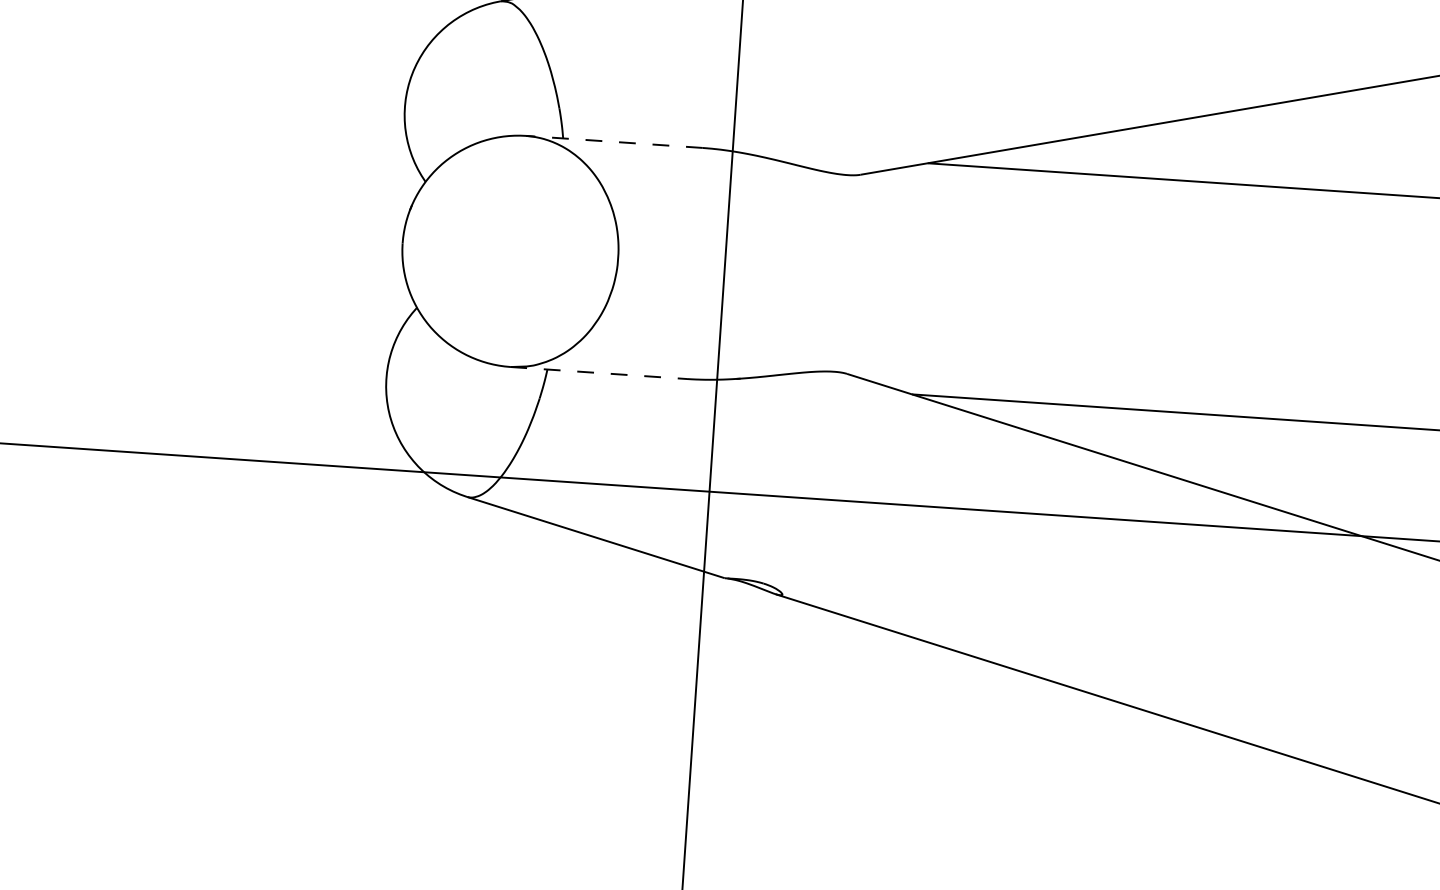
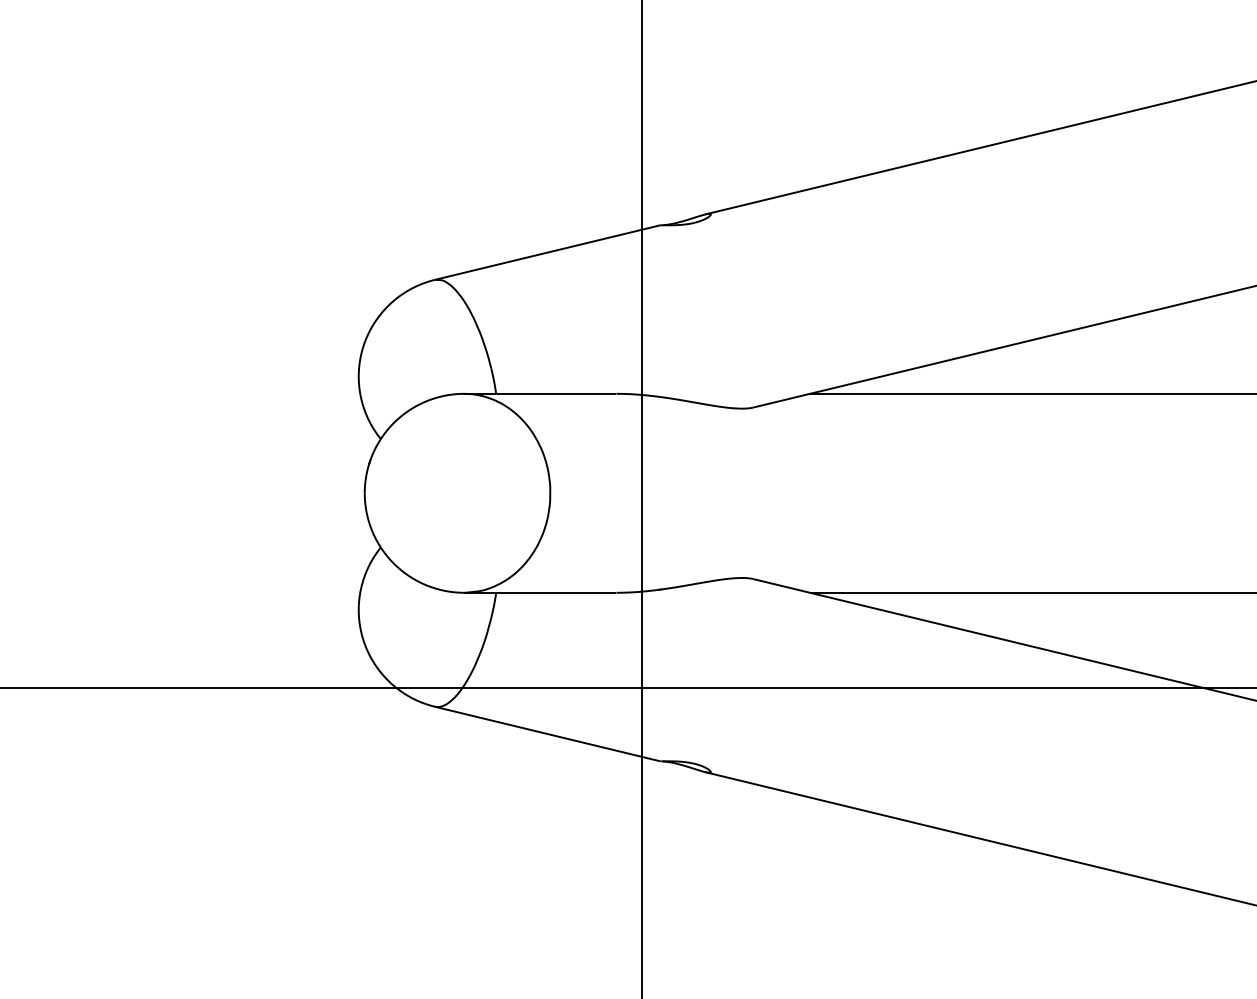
line: (613, 141) -> (539, 393), dashed -> solid
line: (598, 372) -> (540, 592), dashed -> solid

